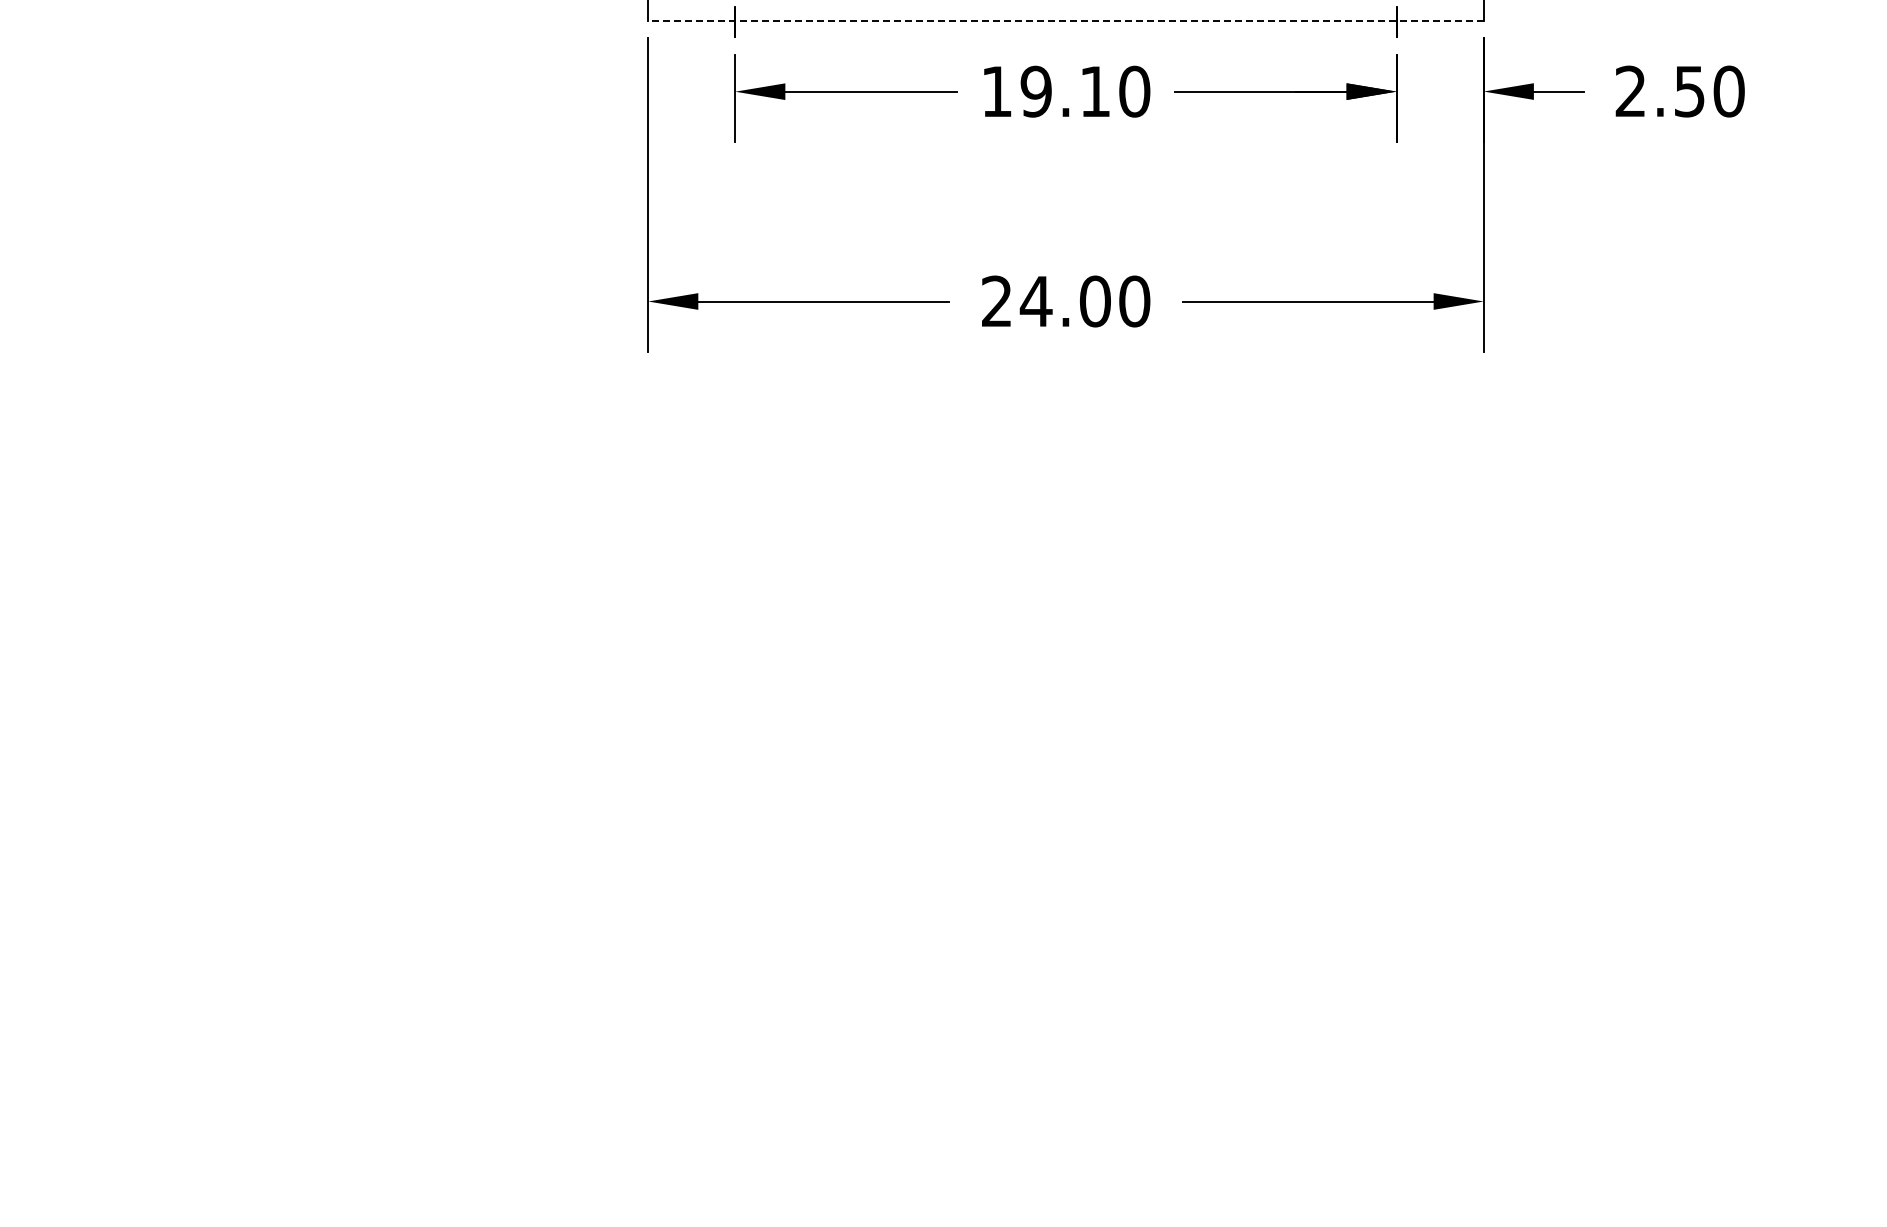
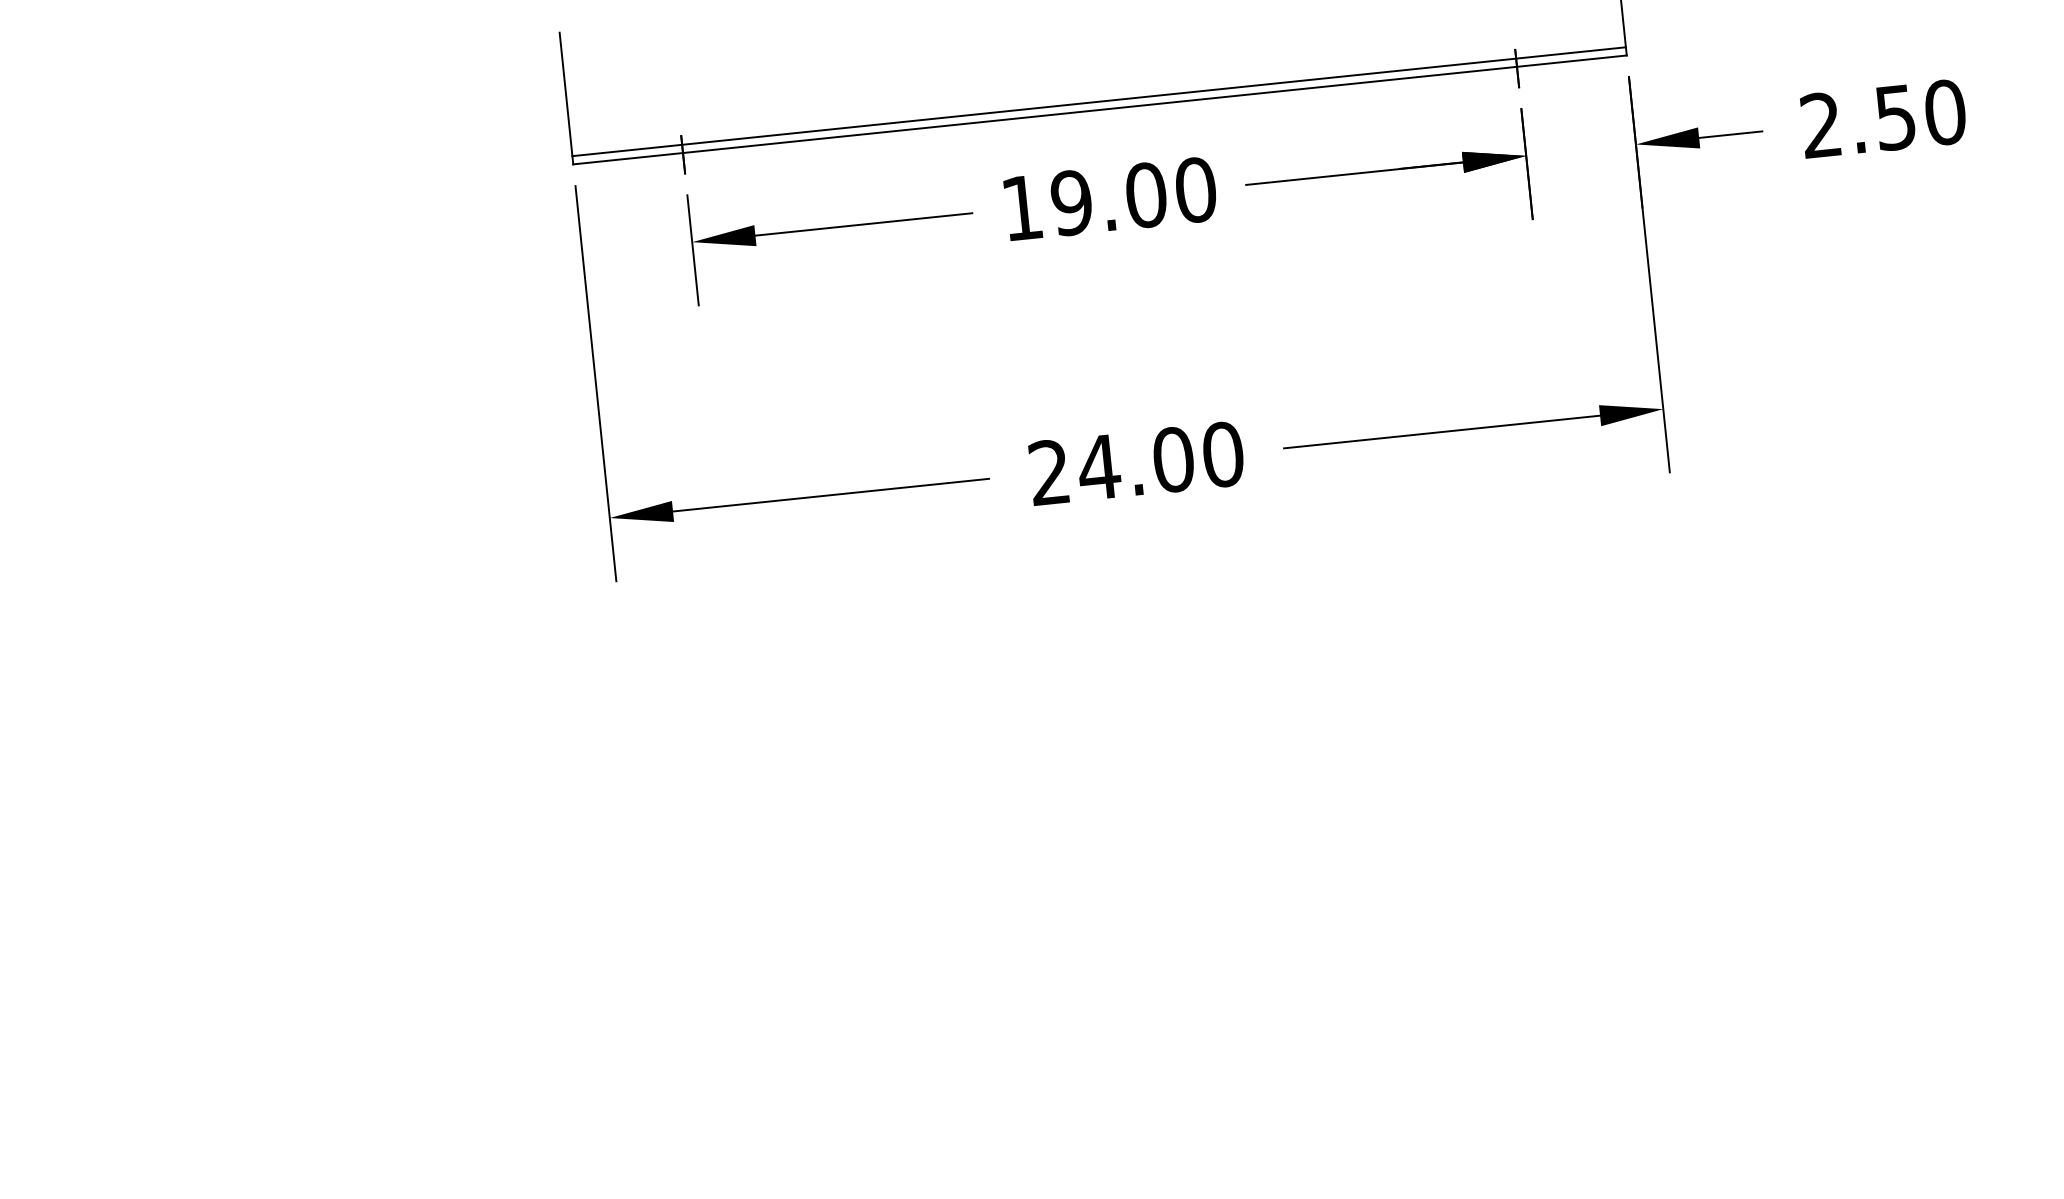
line: (1065, 14) -> (1098, 101), added
line: (1065, 21) -> (1099, 110), dashed -> solid
text: (1095, 91) -> (1146, 194), 19.10 -> 19.00

